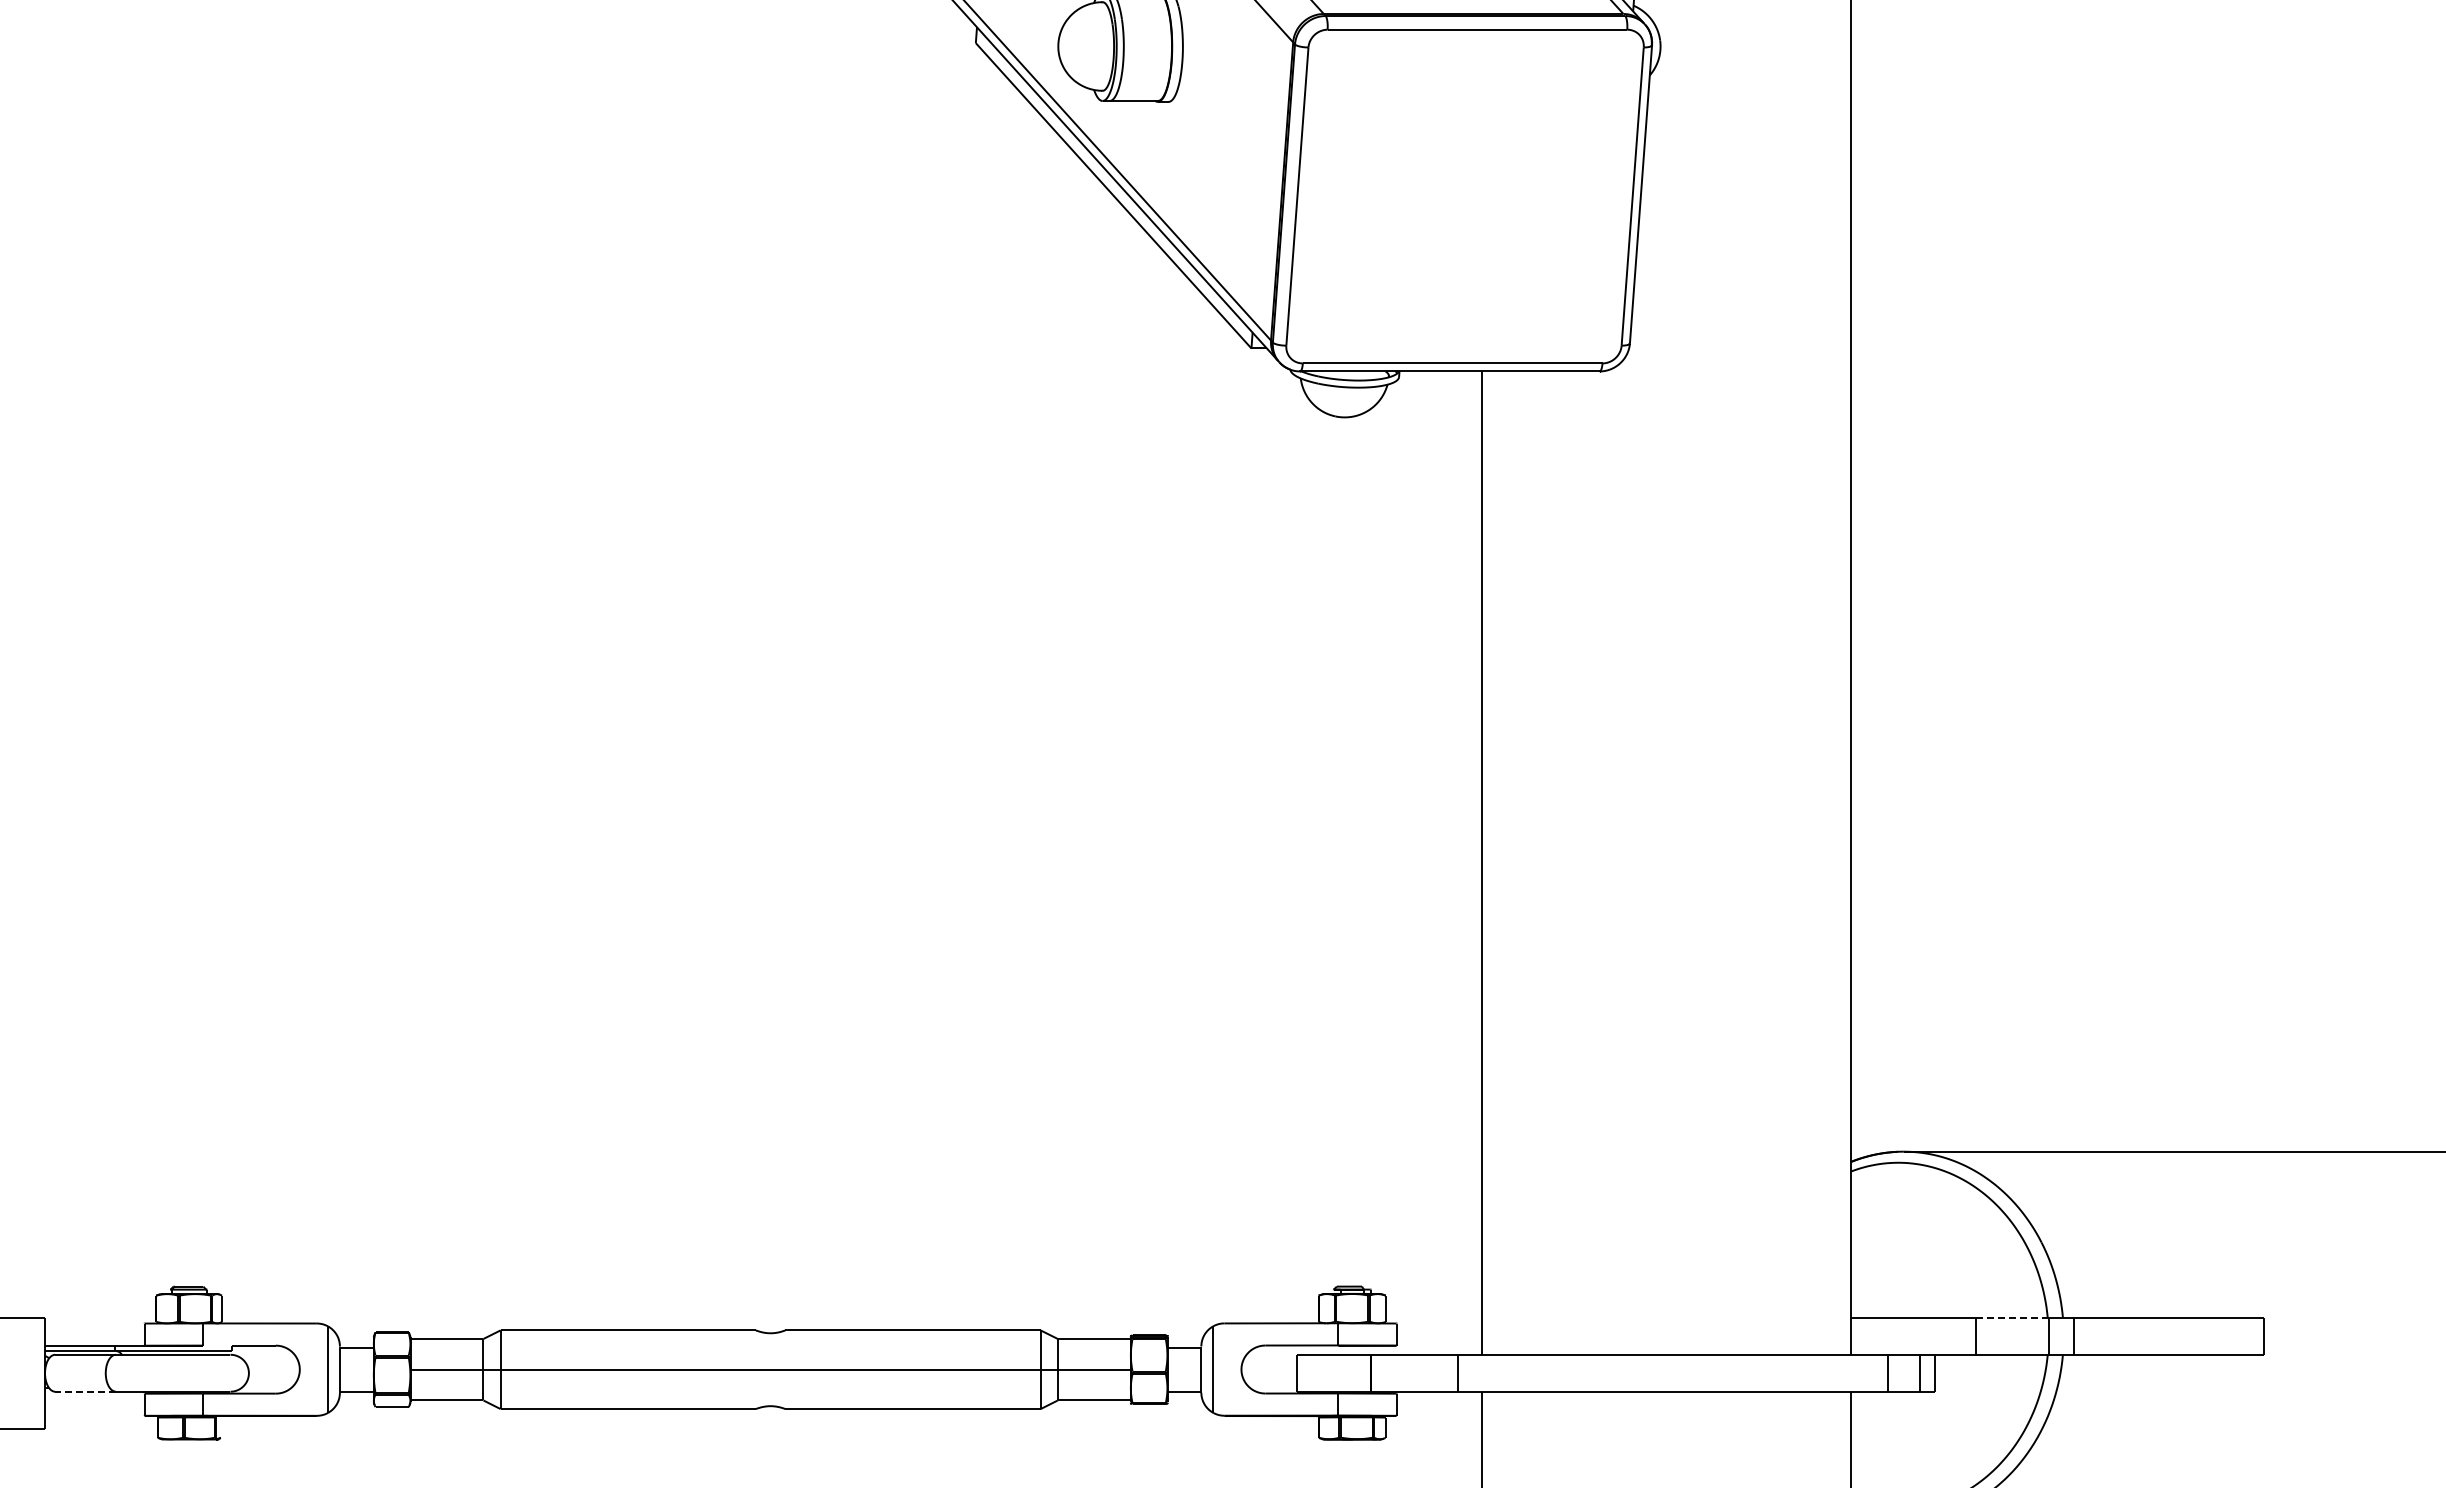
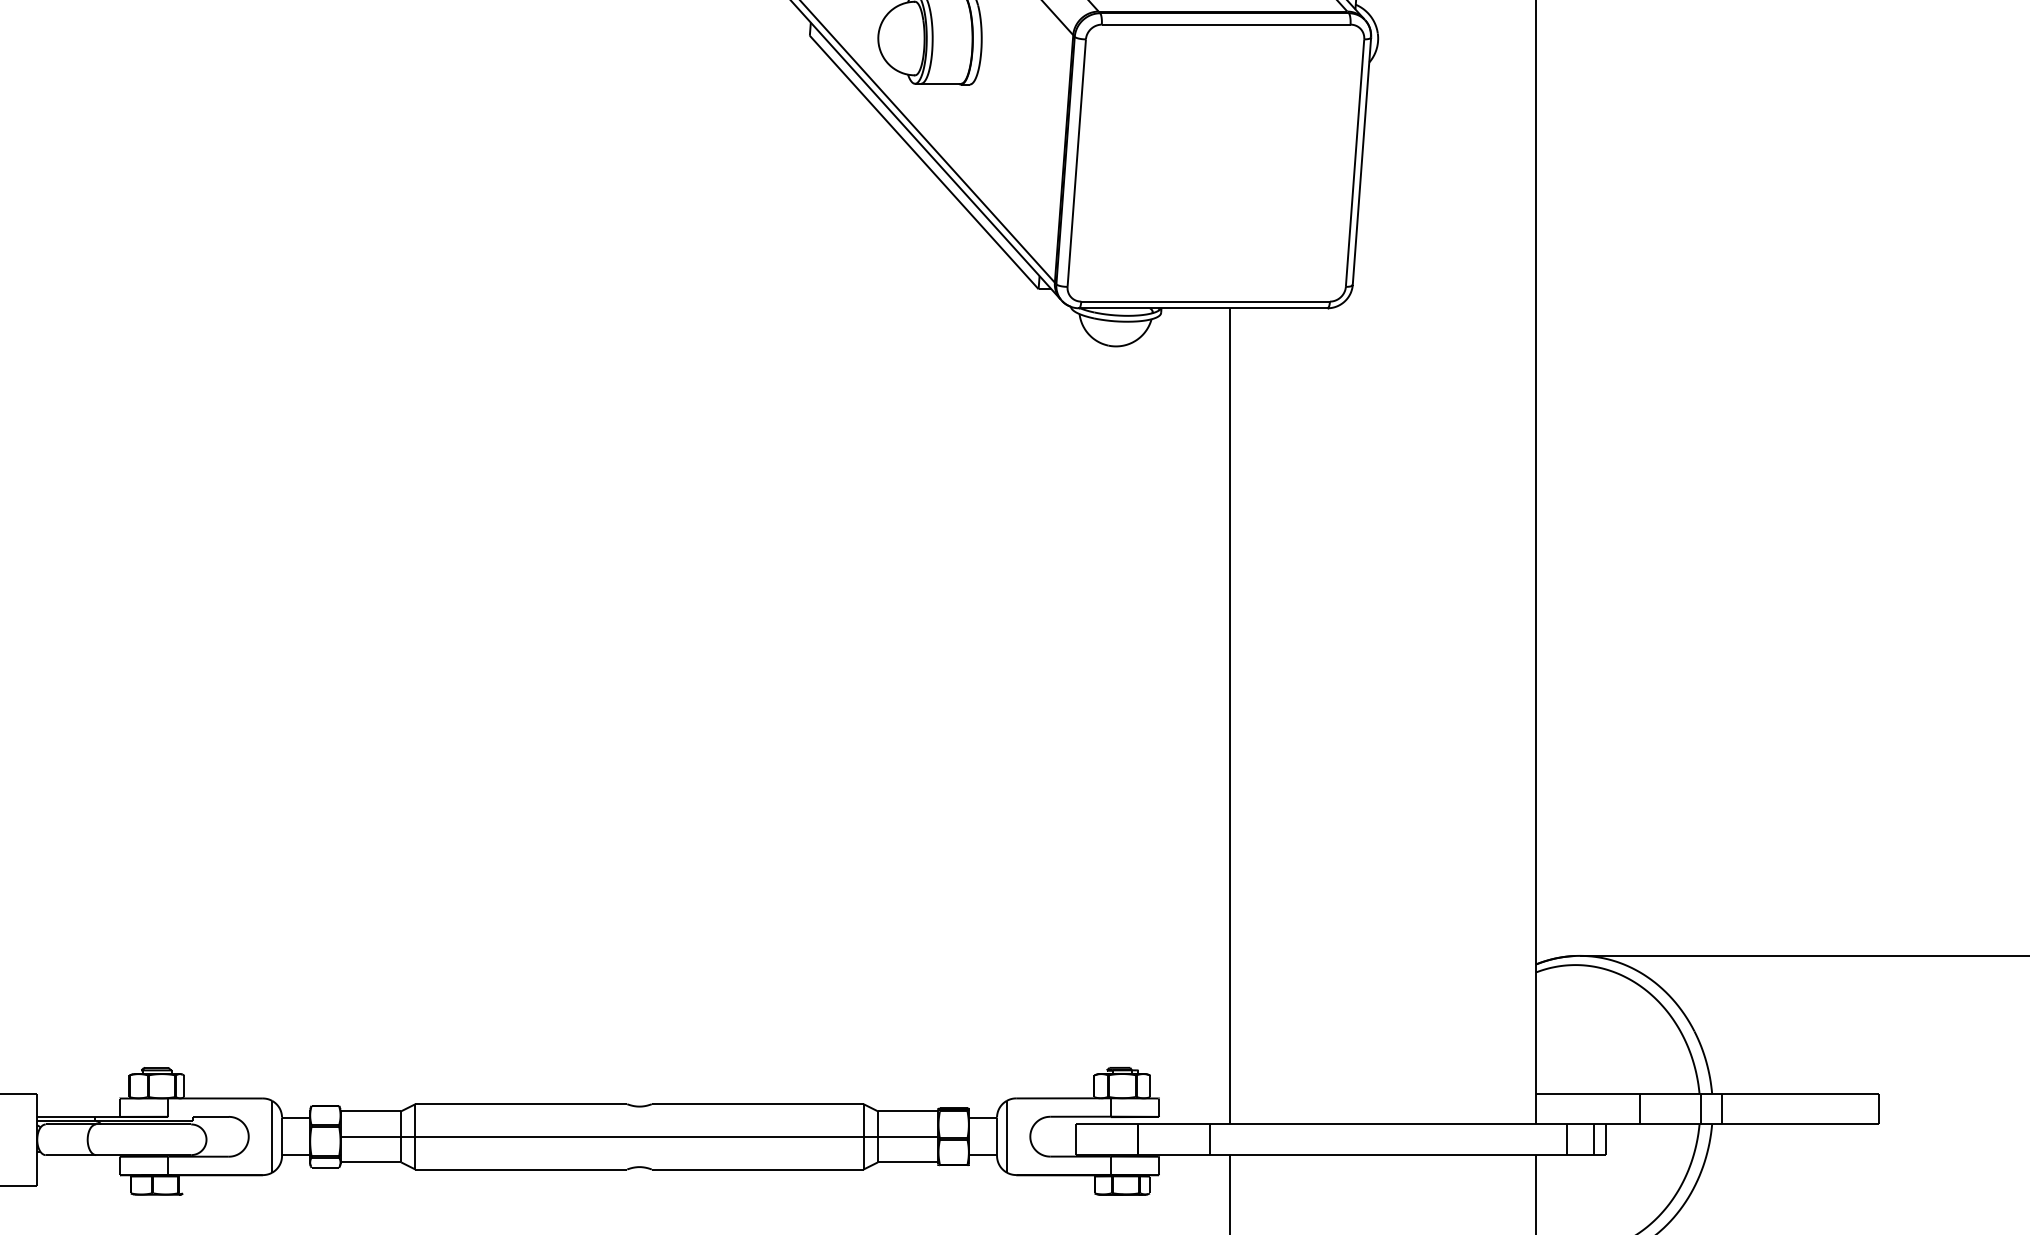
line: (2012, 1317) -> (1670, 1093), dashed -> solid
line: (85, 1391) -> (70, 1154), dashed -> solid

